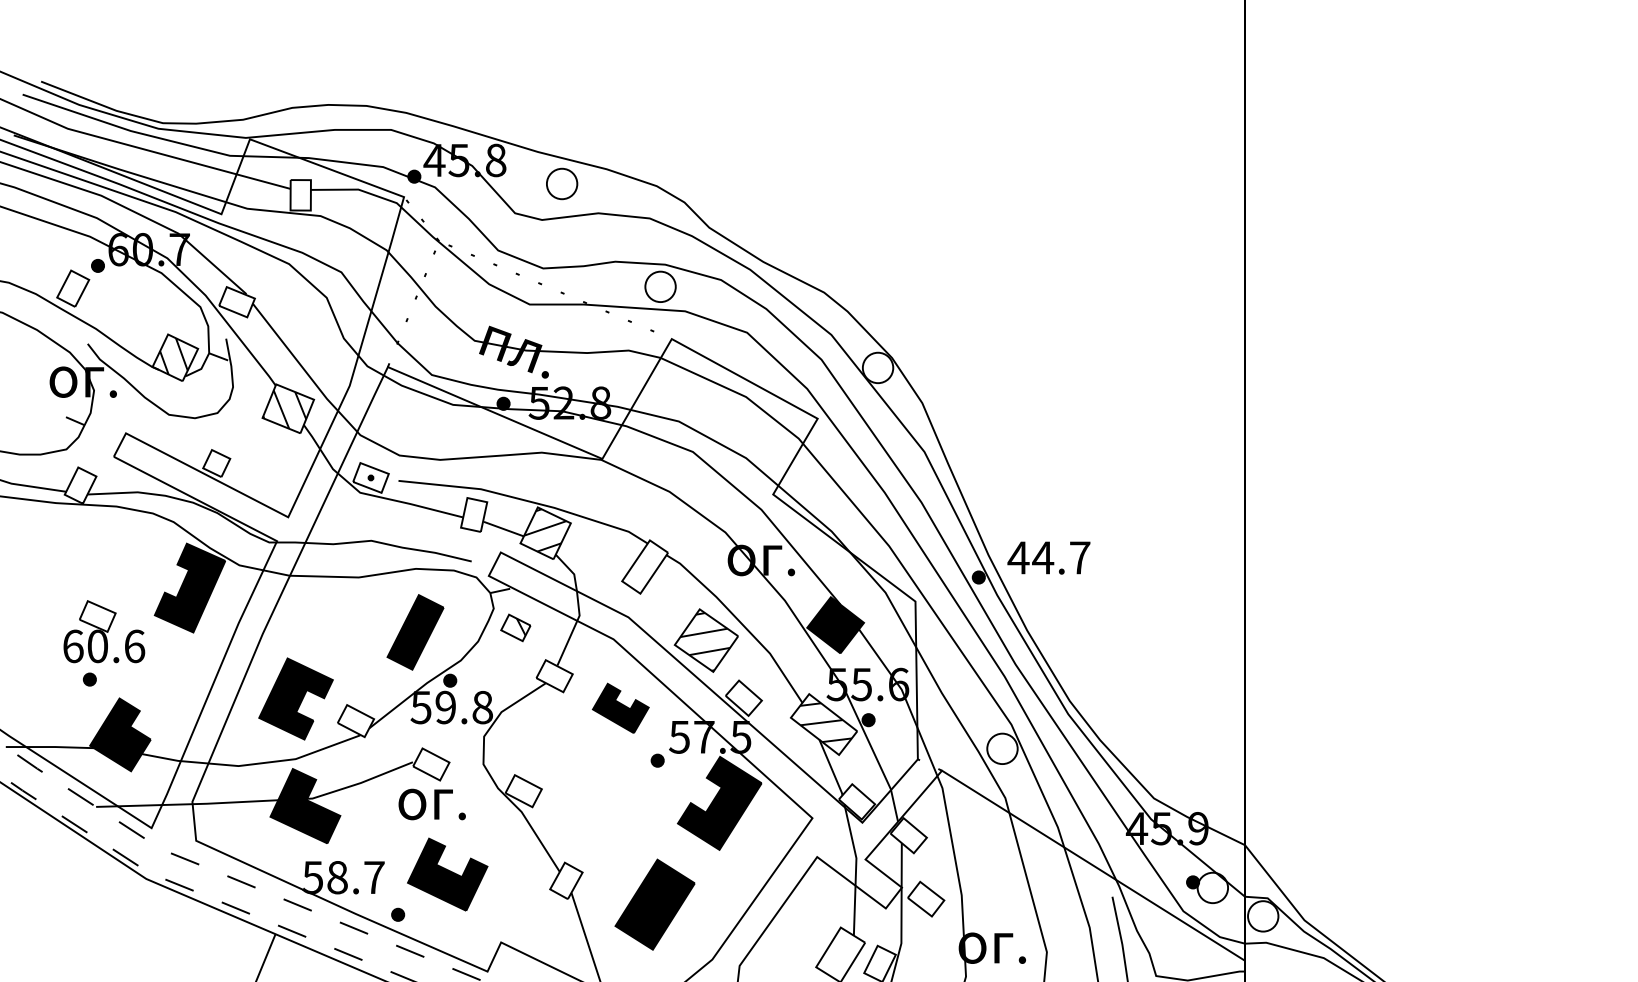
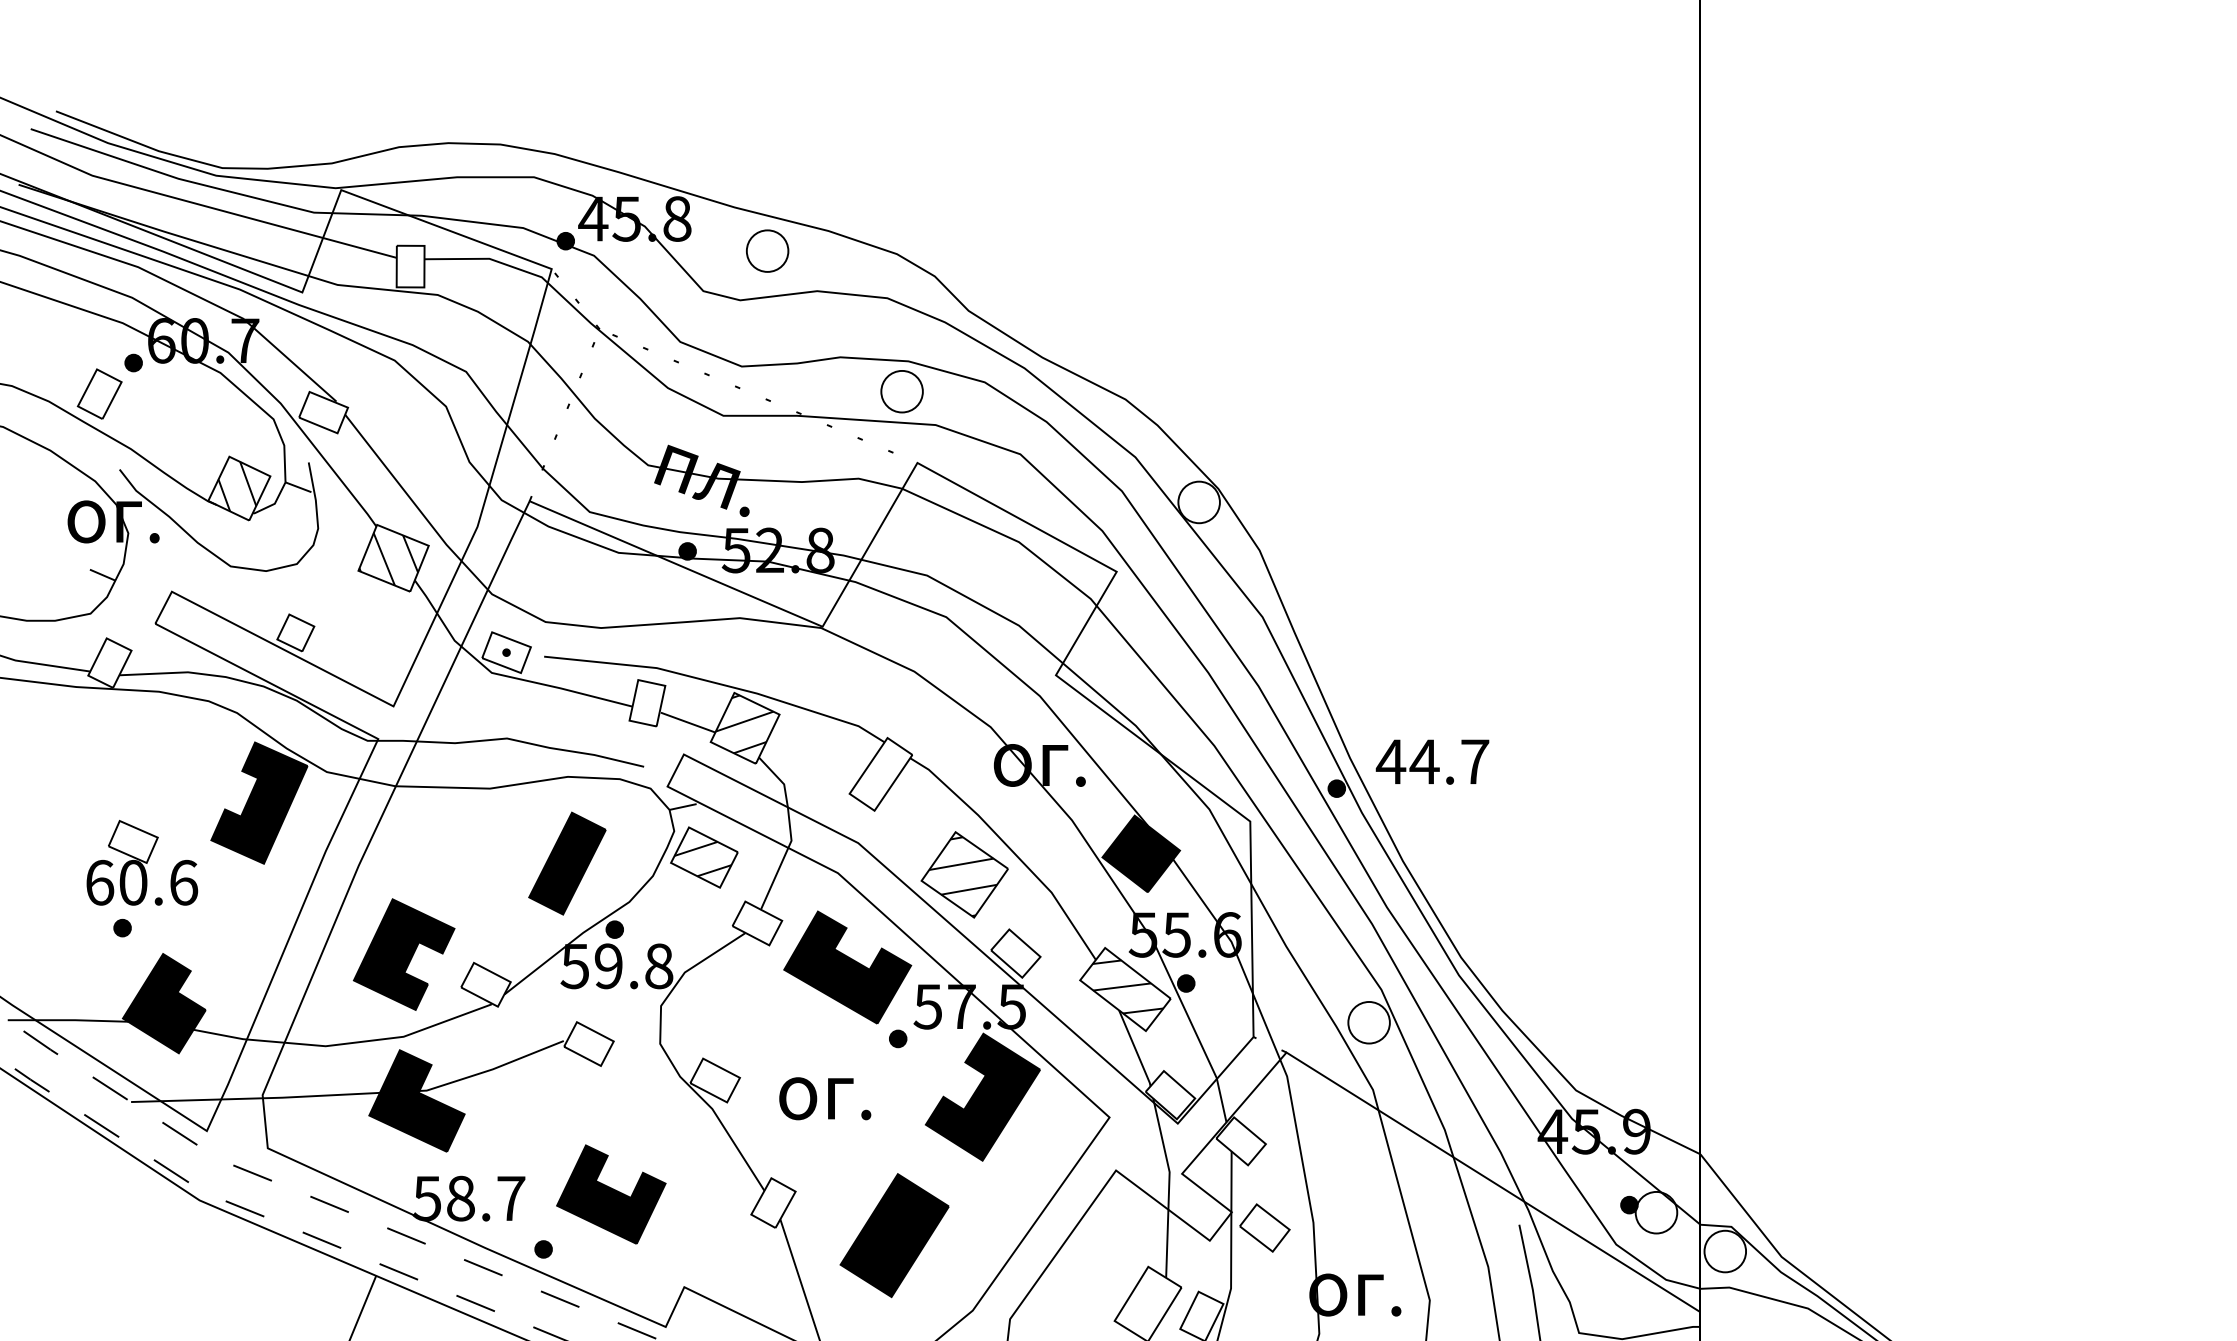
part: (515, 627) -> (704, 857), size x1.67
part: (620, 708) -> (847, 967), size x1.67
text: (432, 804) -> (825, 1098), moved

